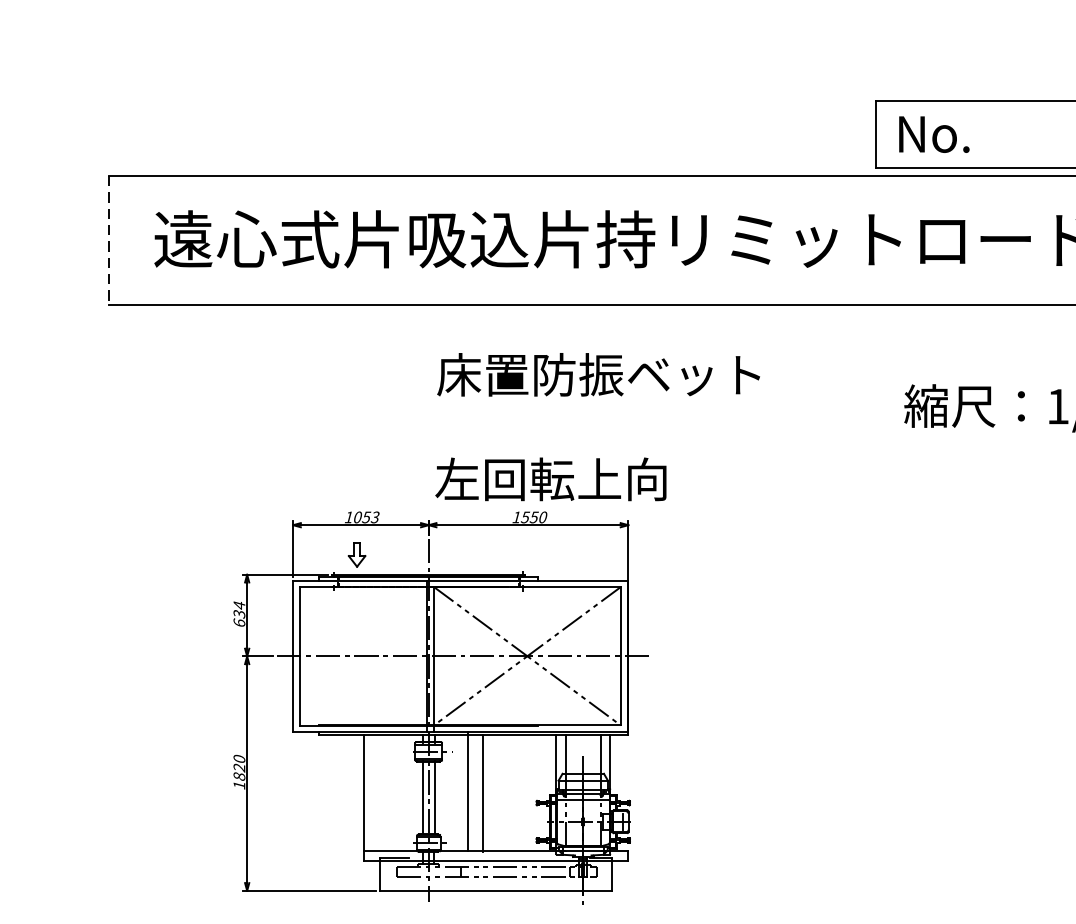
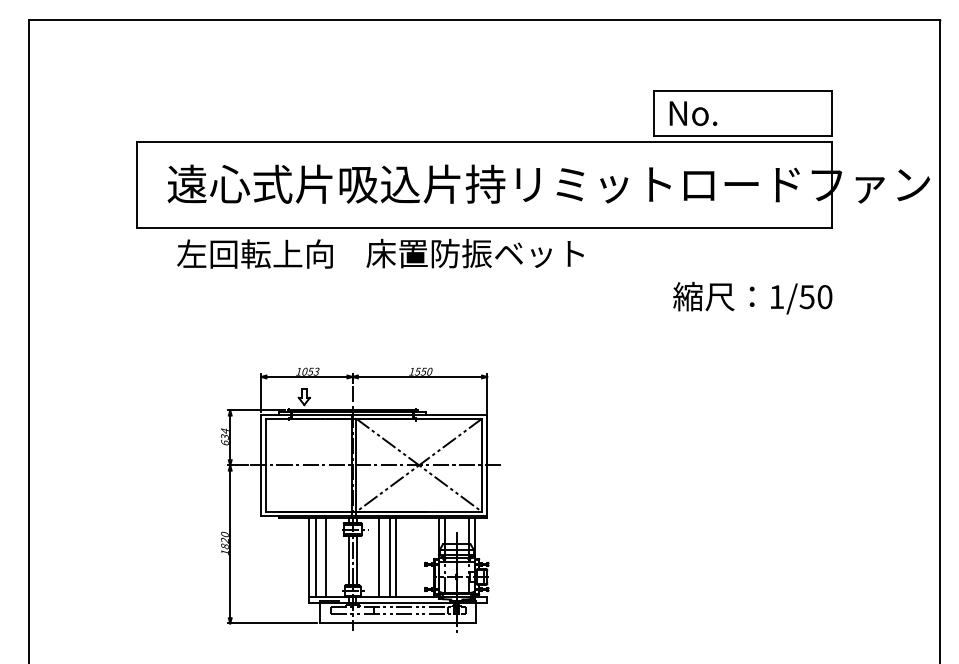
line: (109, 241) -> (137, 185), dashed -> solid
text: (597, 374) -> (474, 253), moved
text: (550, 478) -> (254, 253), moved
line: (389, 791) -> (326, 556), added
line: (373, 792) -> (315, 557), added
line: (493, 792) -> (396, 557), added

